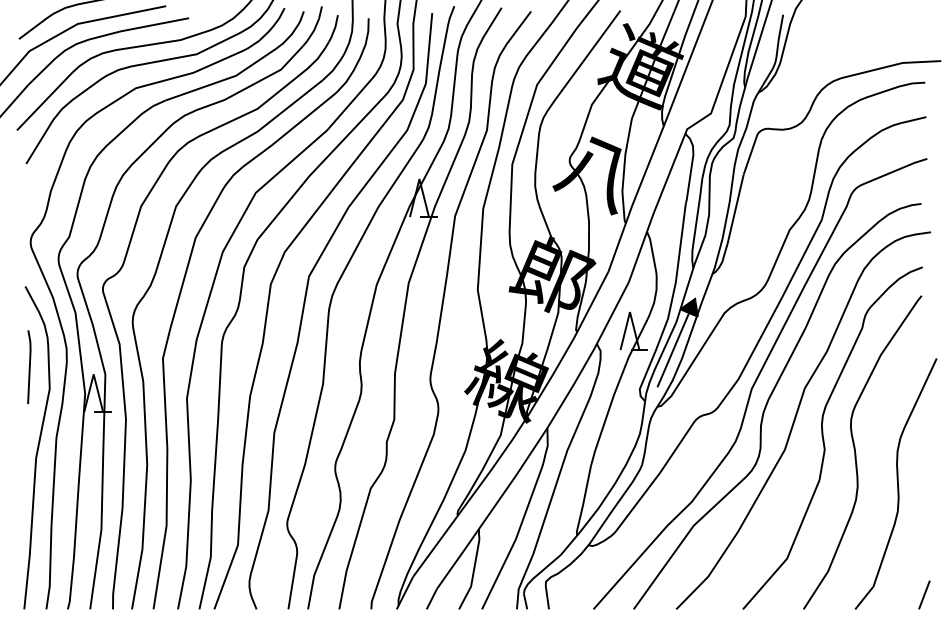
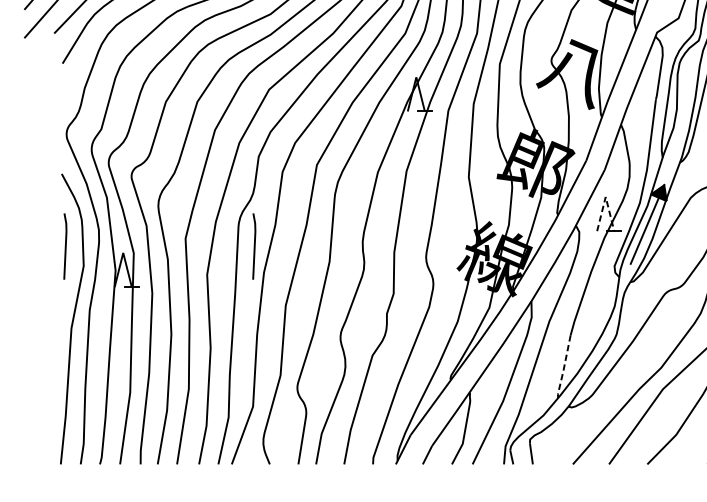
line: (629, 312) -> (605, 197), solid -> dashed
line: (239, 367) -> (254, 246), added
line: (583, 501) -> (563, 367), solid -> dashed

